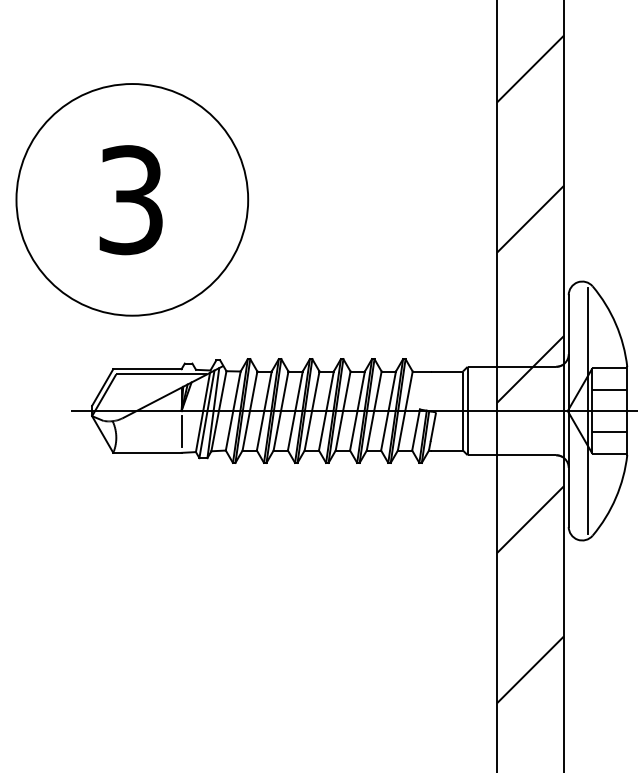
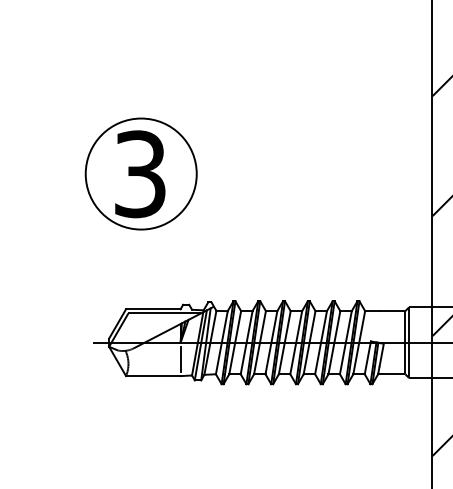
circle: (132, 199) -> (141, 173), size x0.6

